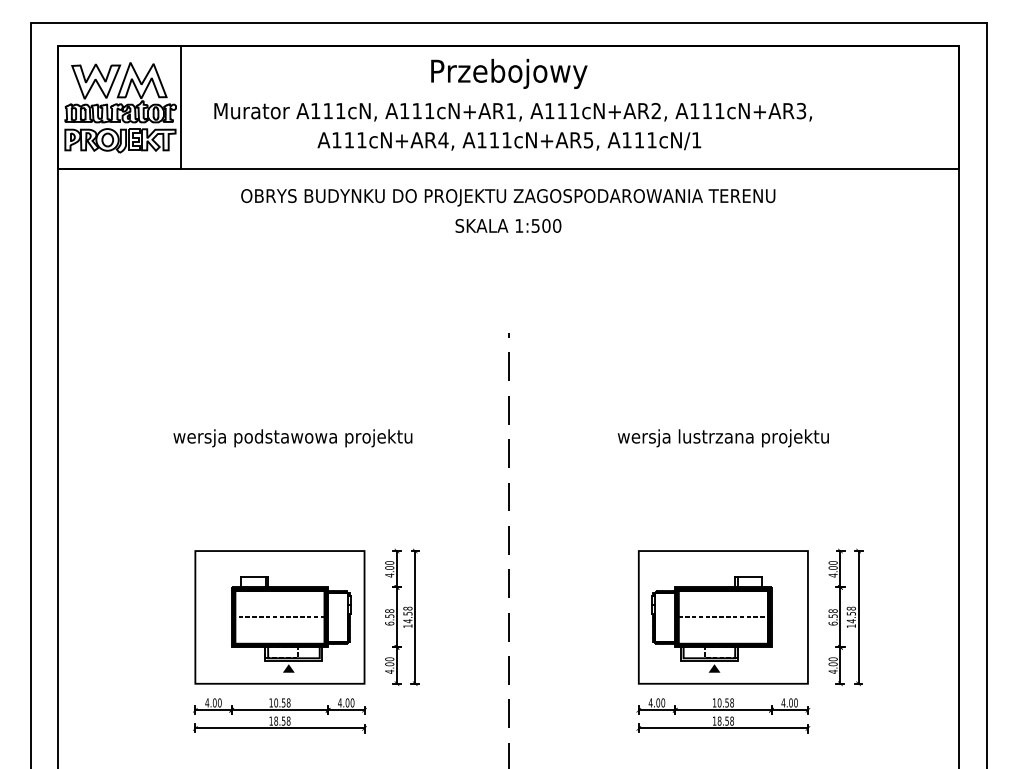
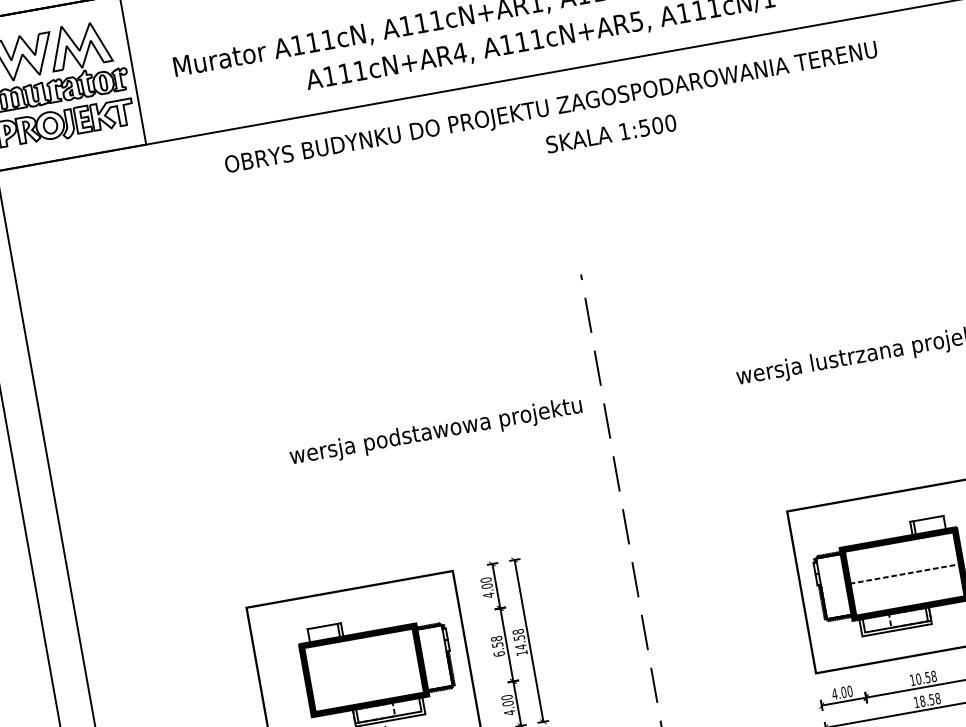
text: (508, 225) -> (611, 133), moved
text: (292, 438) -> (435, 432), moved
line: (279, 617) -> (363, 670), removed
fill: (714, 668) -> (905, 638), removed

